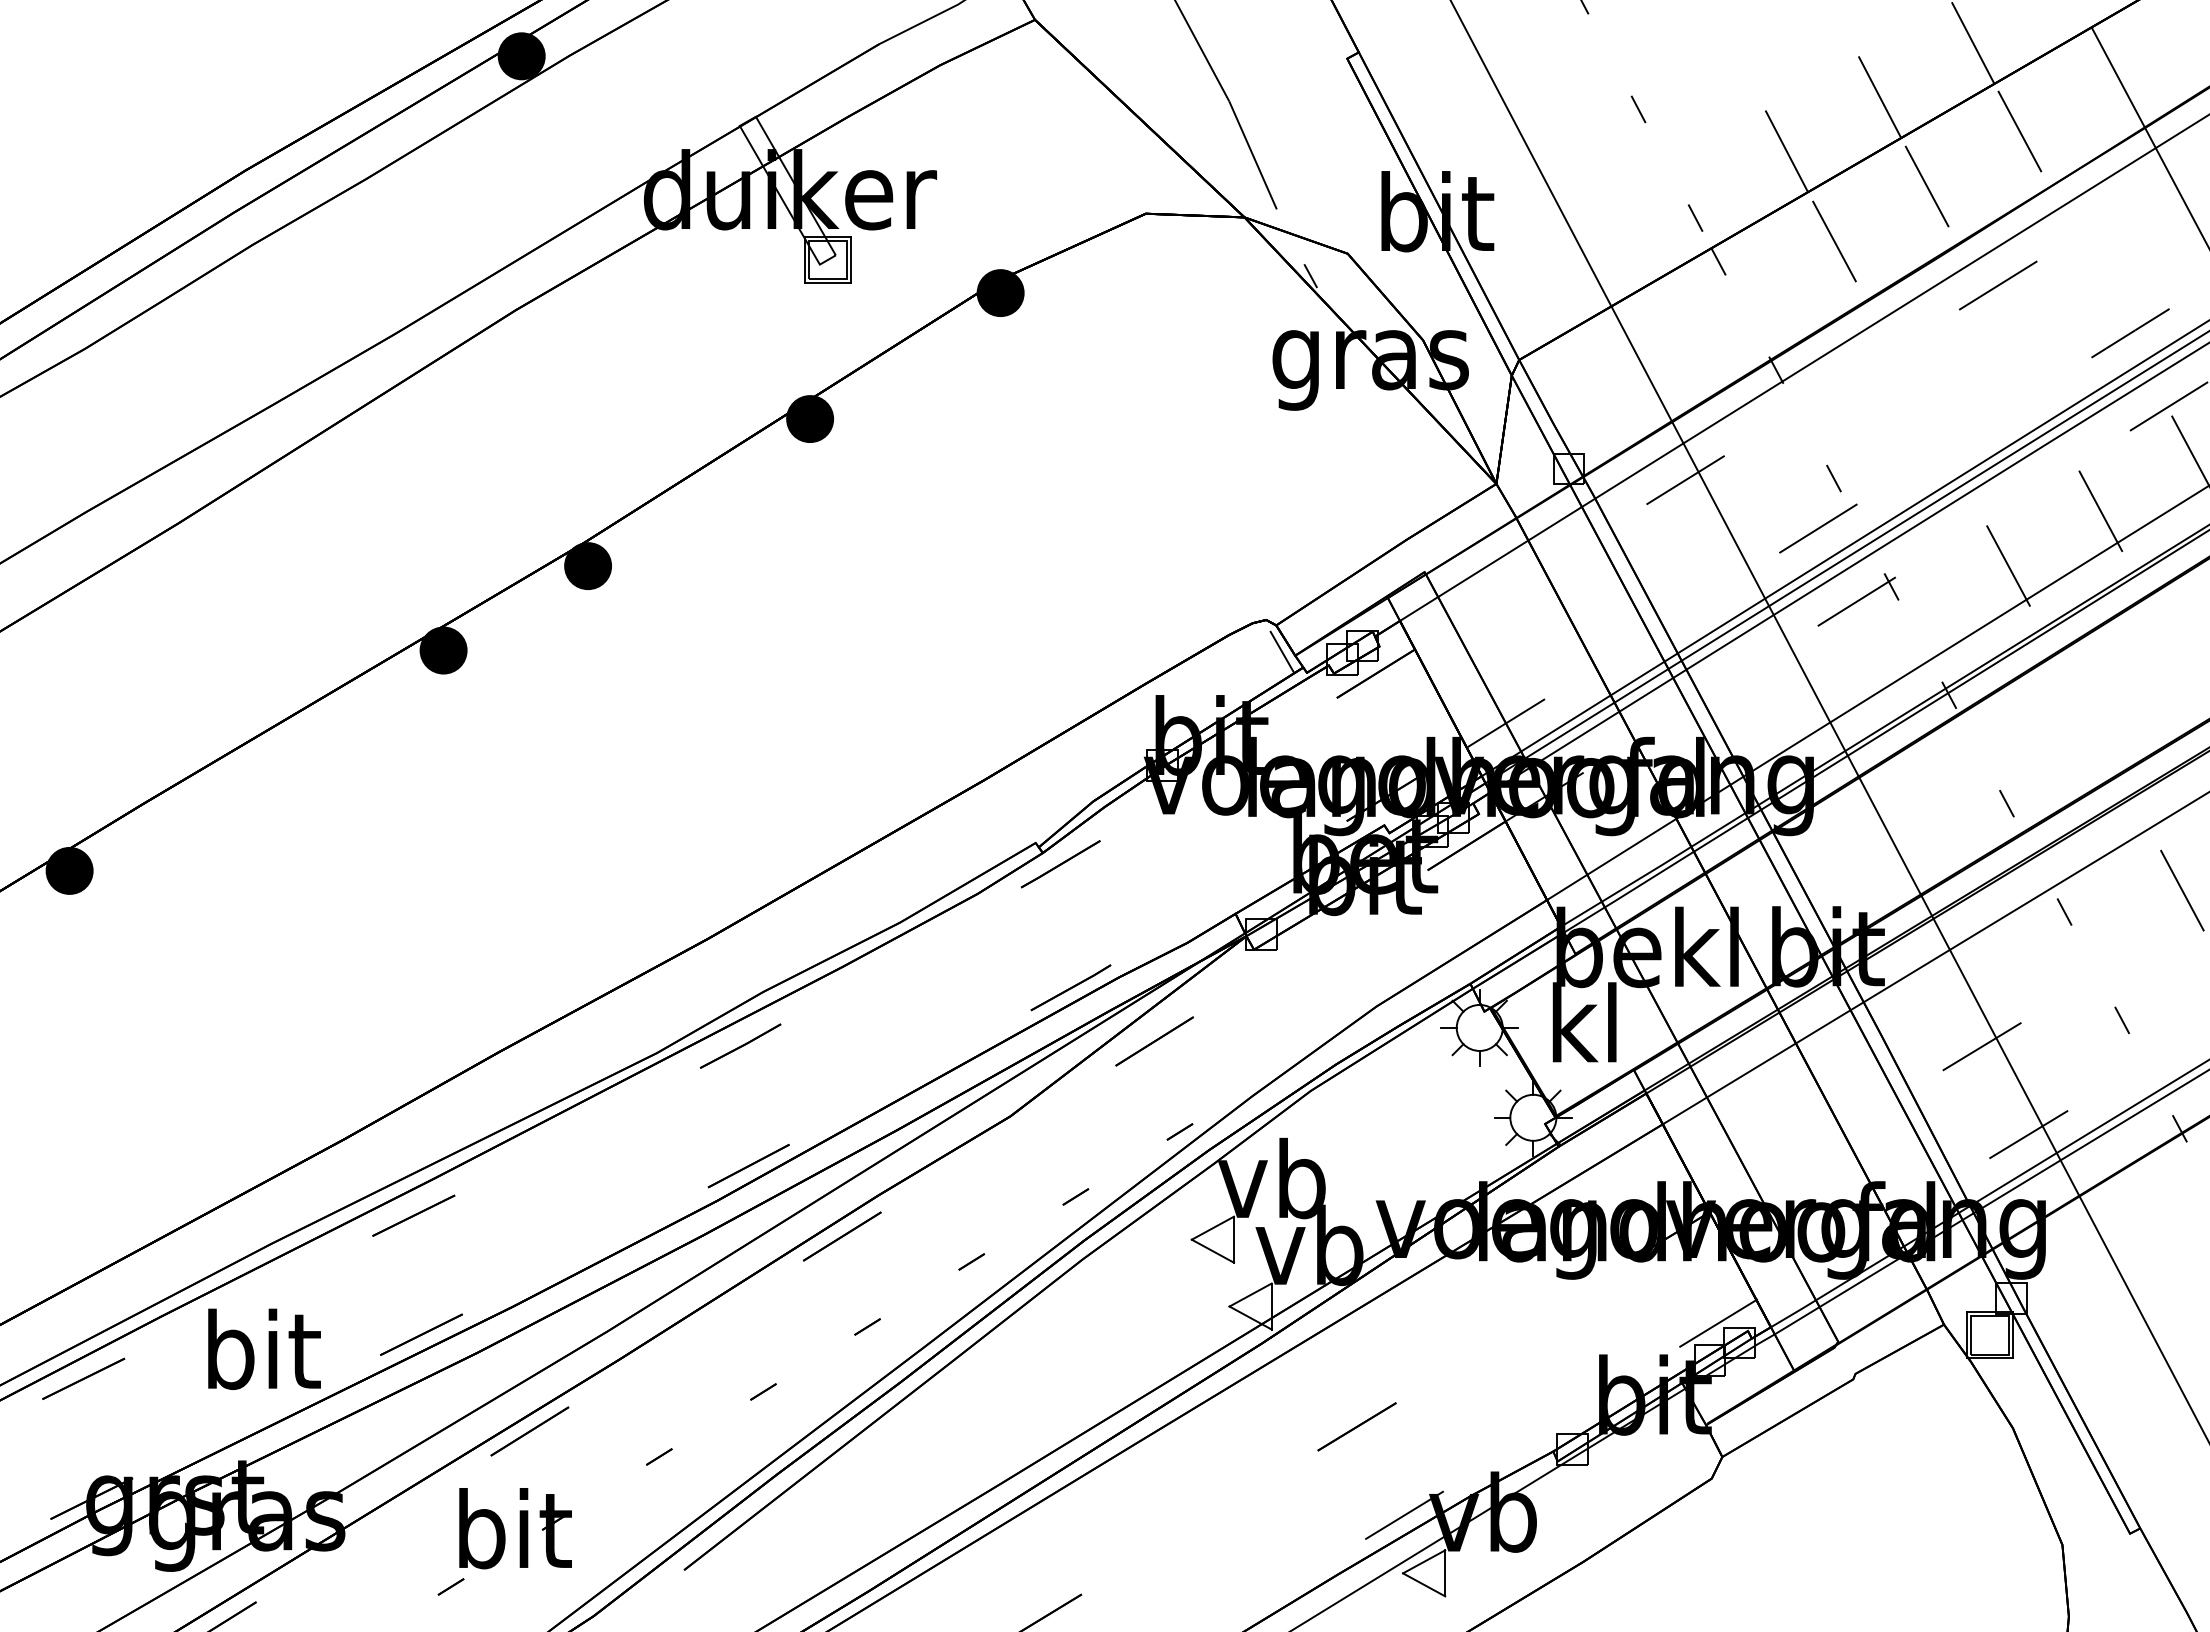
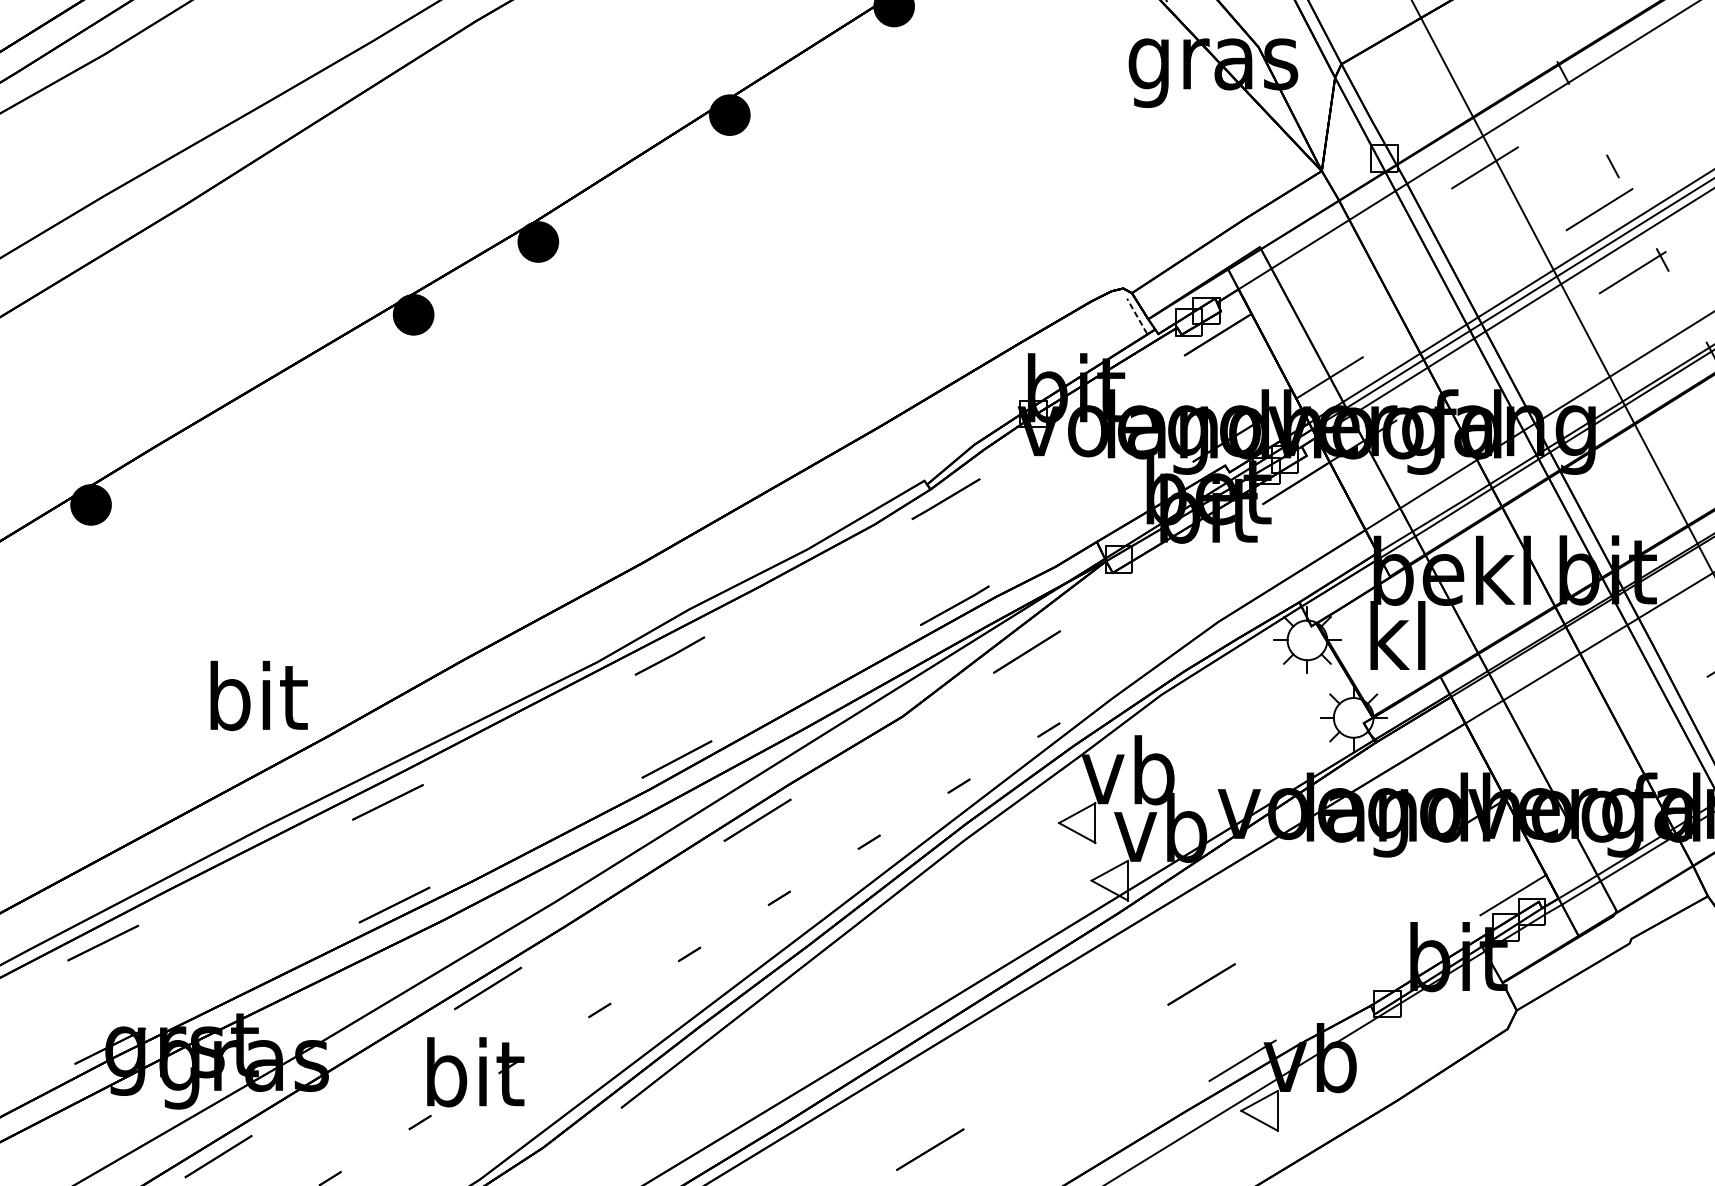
line: (1282, 651) -> (1137, 315), solid -> dashed
text: (264, 1349) -> (259, 696), moved

